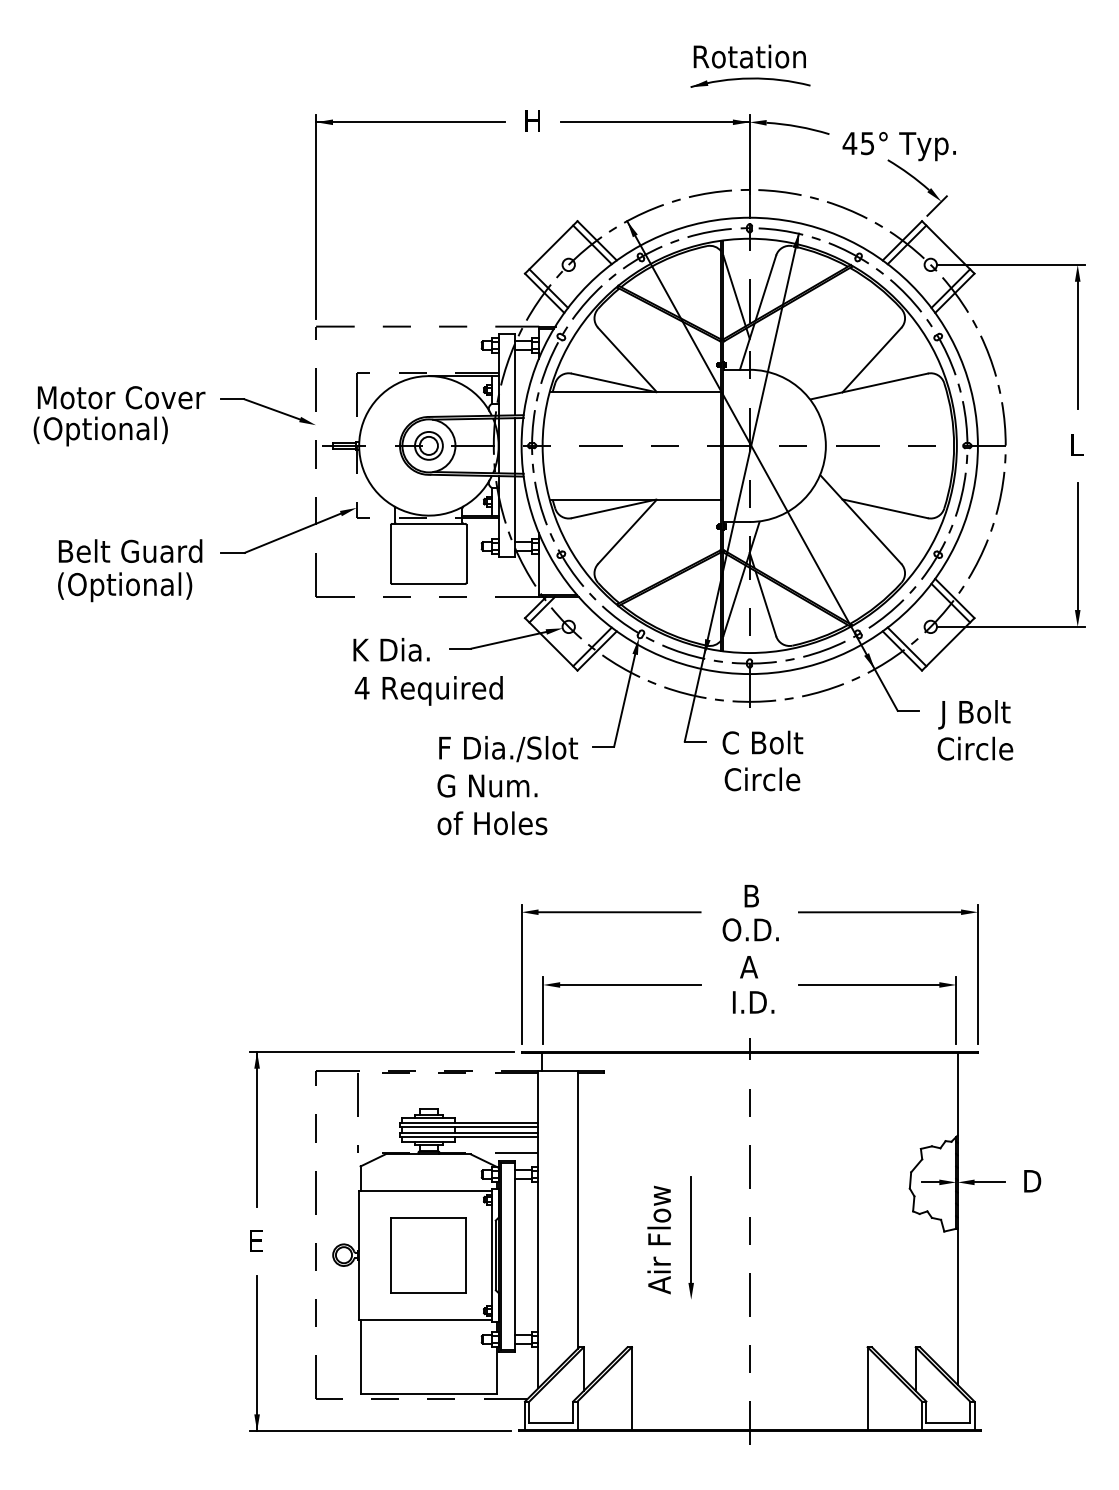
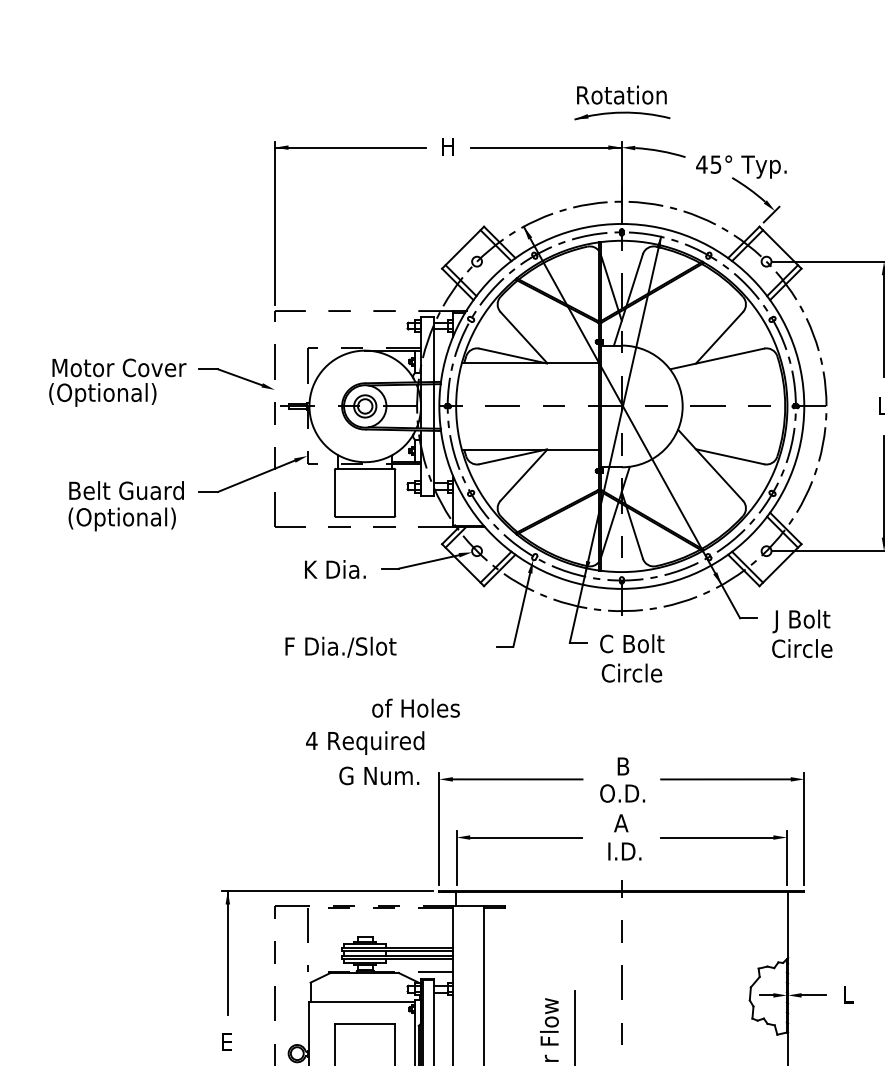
text: (428, 690) -> (364, 742), moved
text: (508, 749) -> (340, 647), moved
text: (487, 785) -> (379, 775), moved
text: (1032, 1181) -> (847, 994), D -> L

